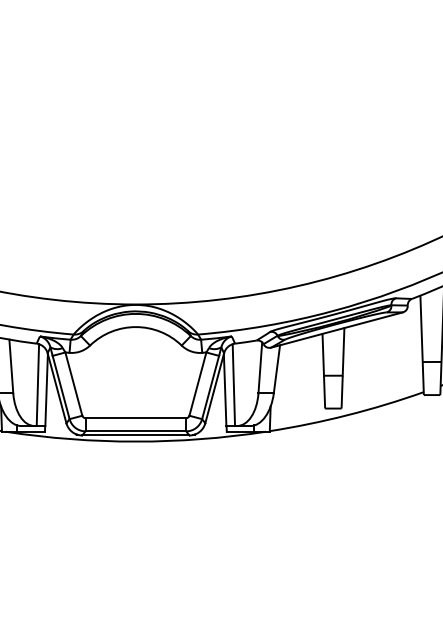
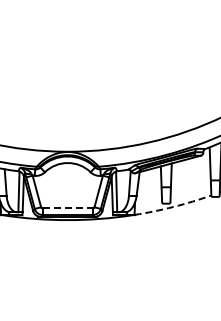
arc: (347, 414) -> (173, 206), solid -> dashed
line: (137, 418) -> (68, 208), solid -> dashed

